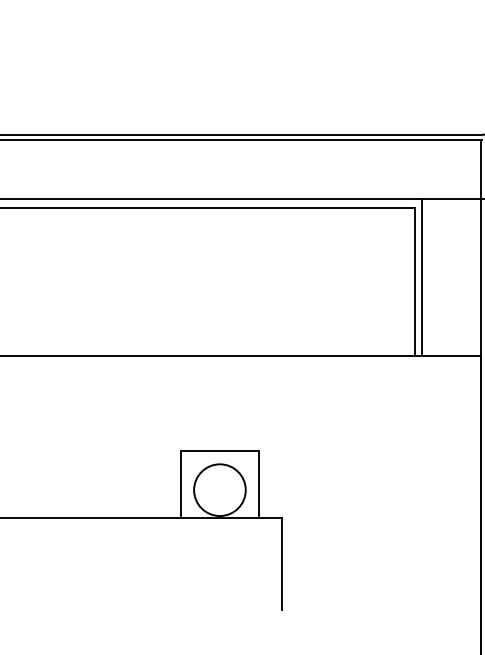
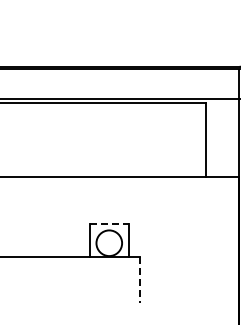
line: (421, 277) -> (209, 137), removed
line: (220, 452) -> (109, 224), solid -> dashed
line: (282, 563) -> (140, 279), solid -> dashed

